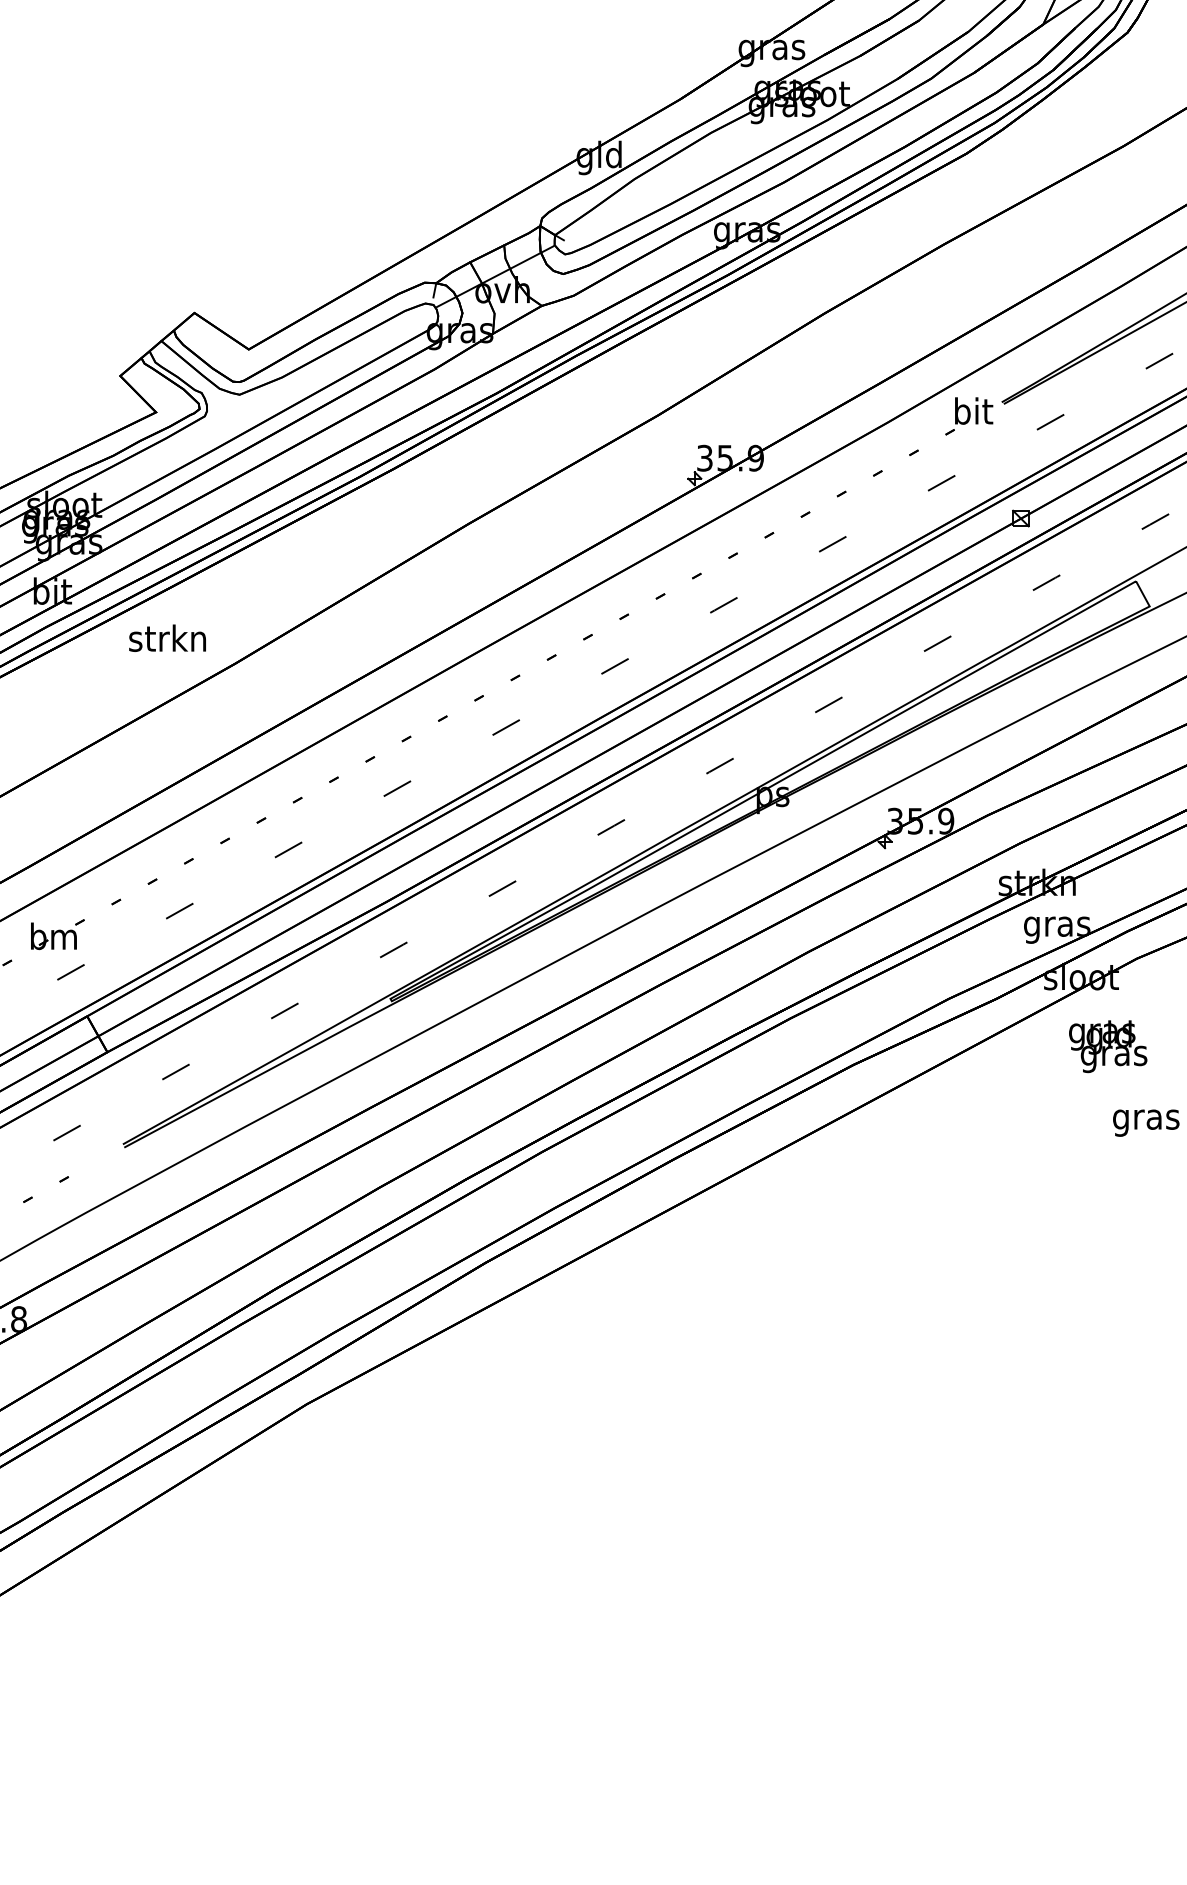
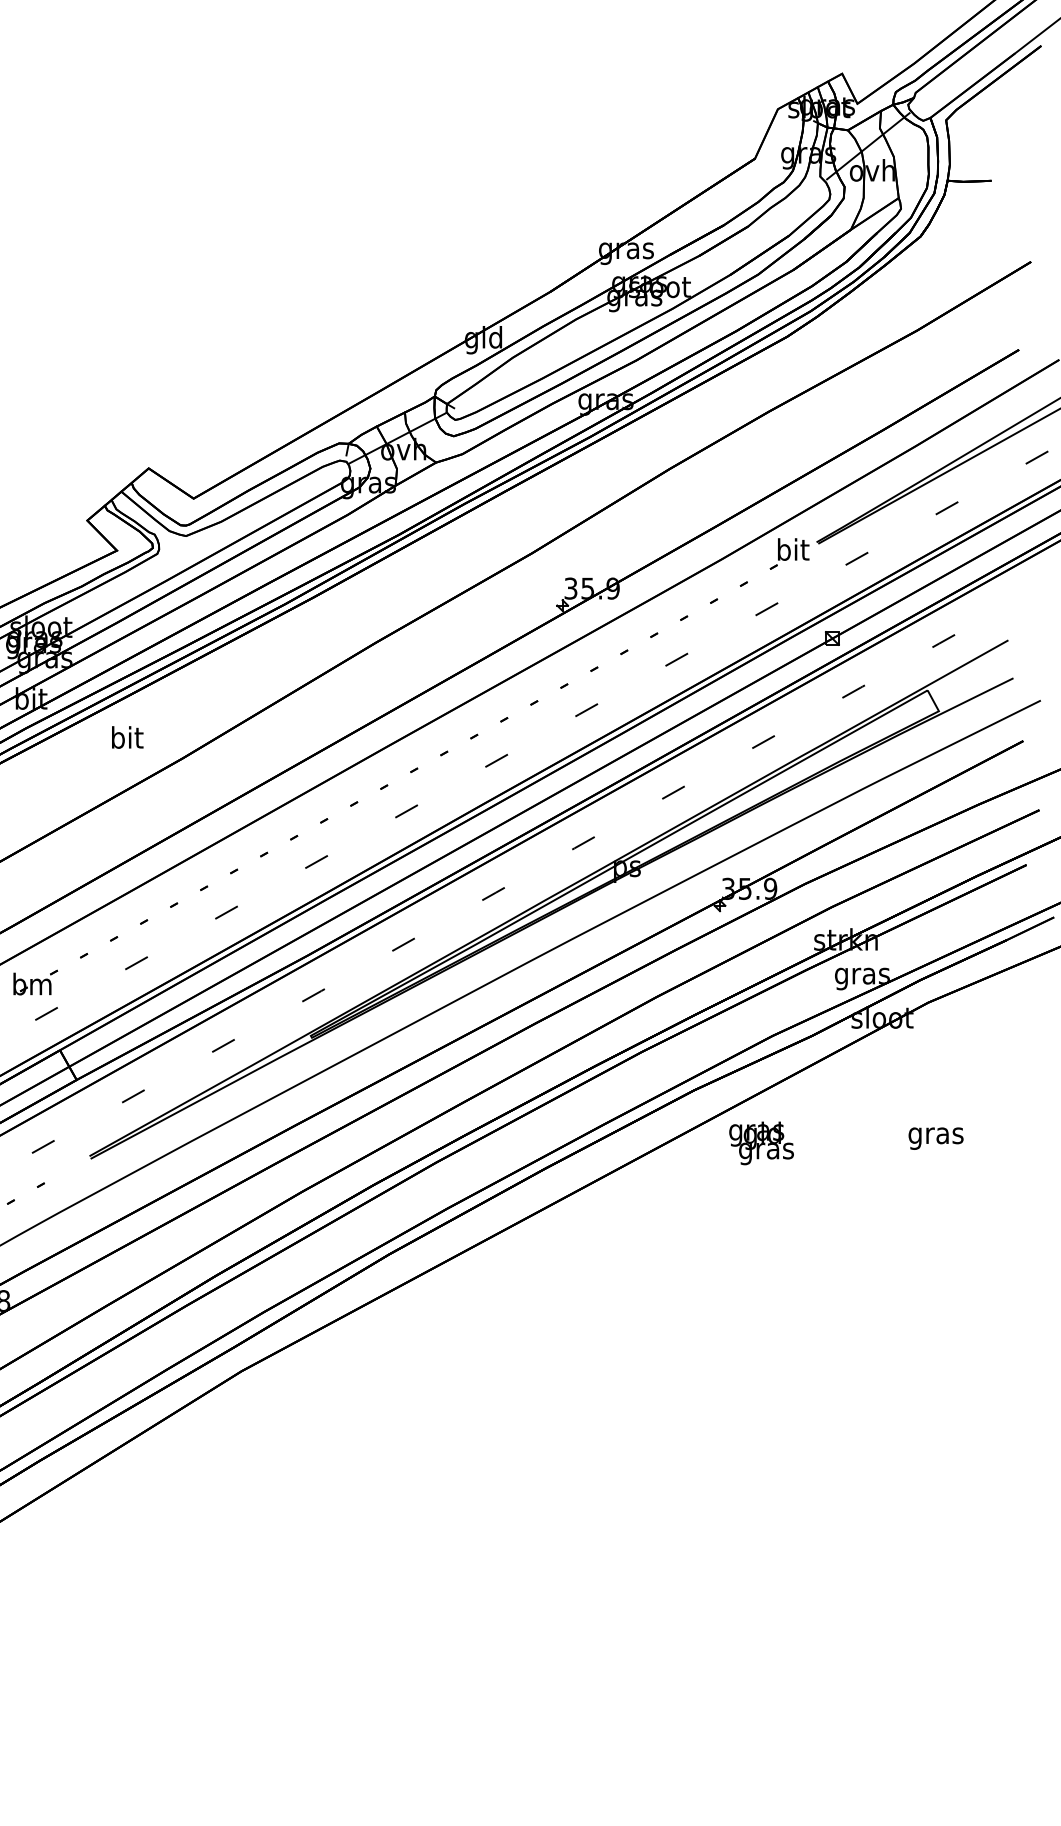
text: (167, 638) -> (126, 737), strkn -> bit
text: (1108, 1046) -> (761, 1143), moved

